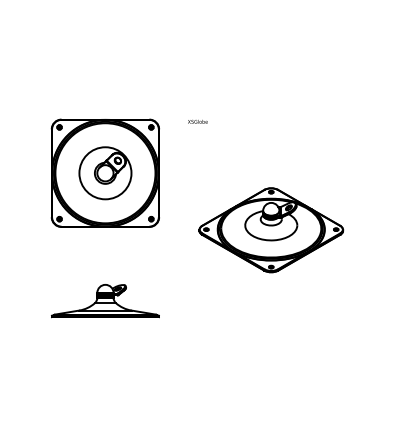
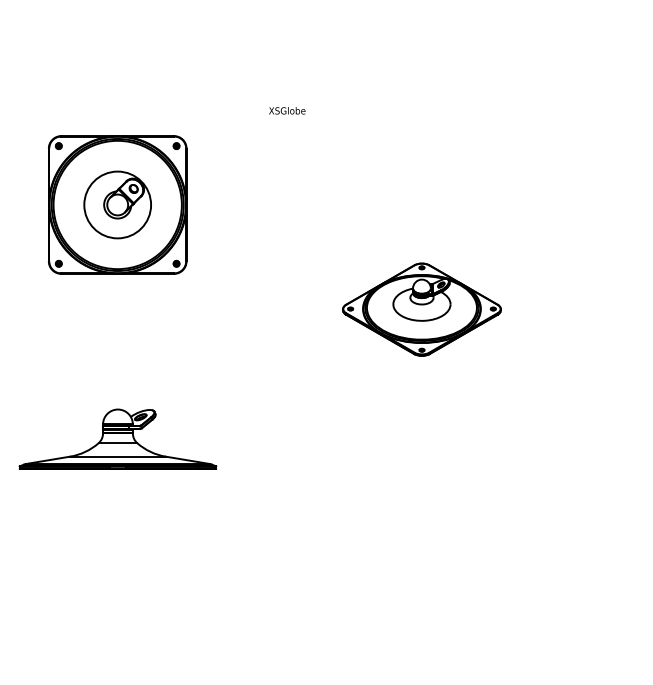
part: (104, 172) -> (116, 203), size x0.7
part: (271, 230) -> (422, 309), size x0.6

